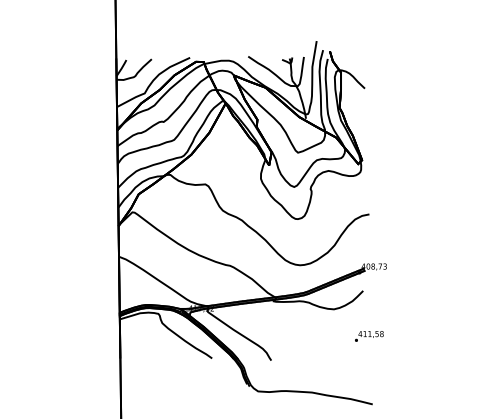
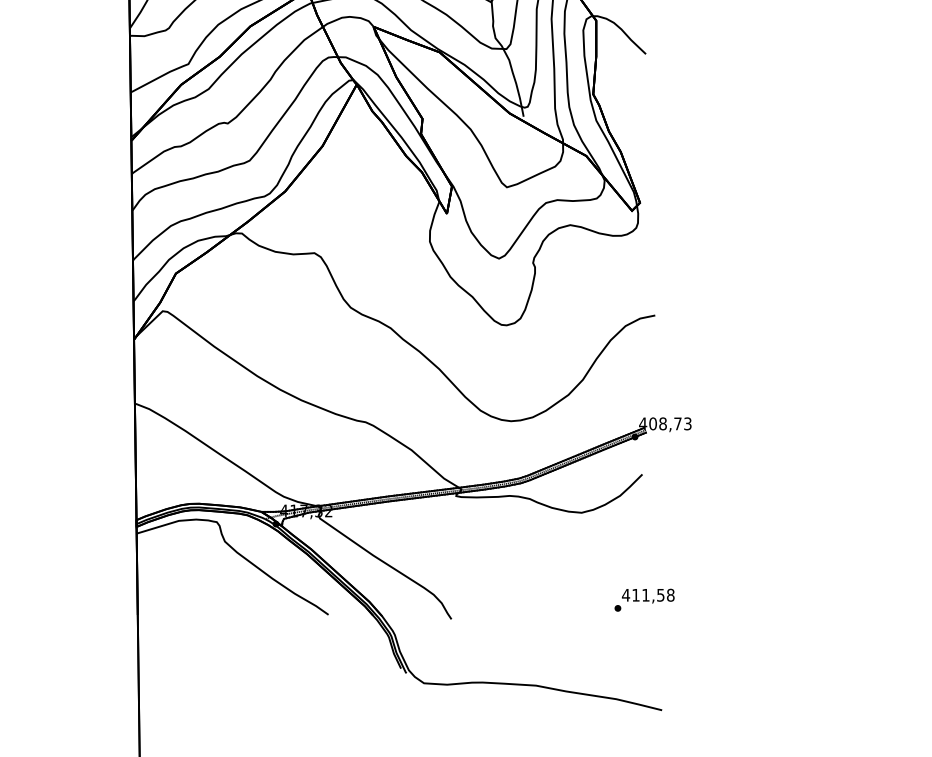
text: (369, 336) -> (645, 600), moved

